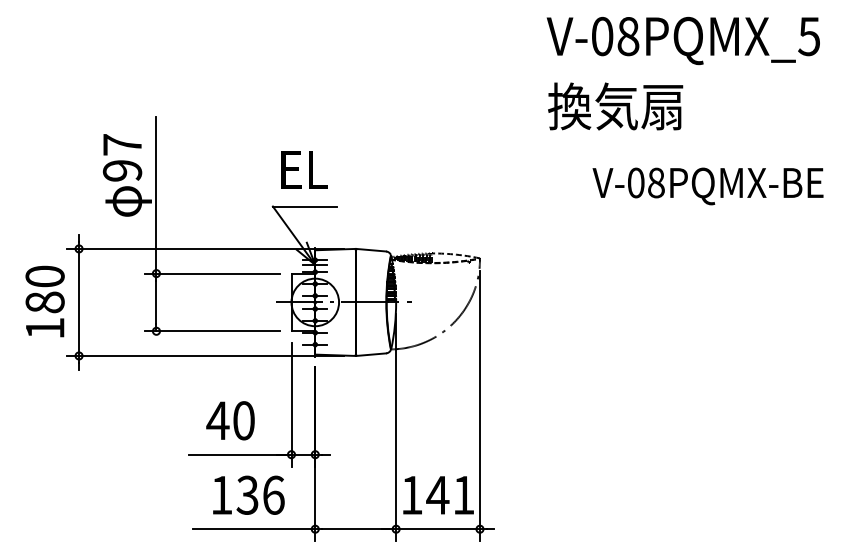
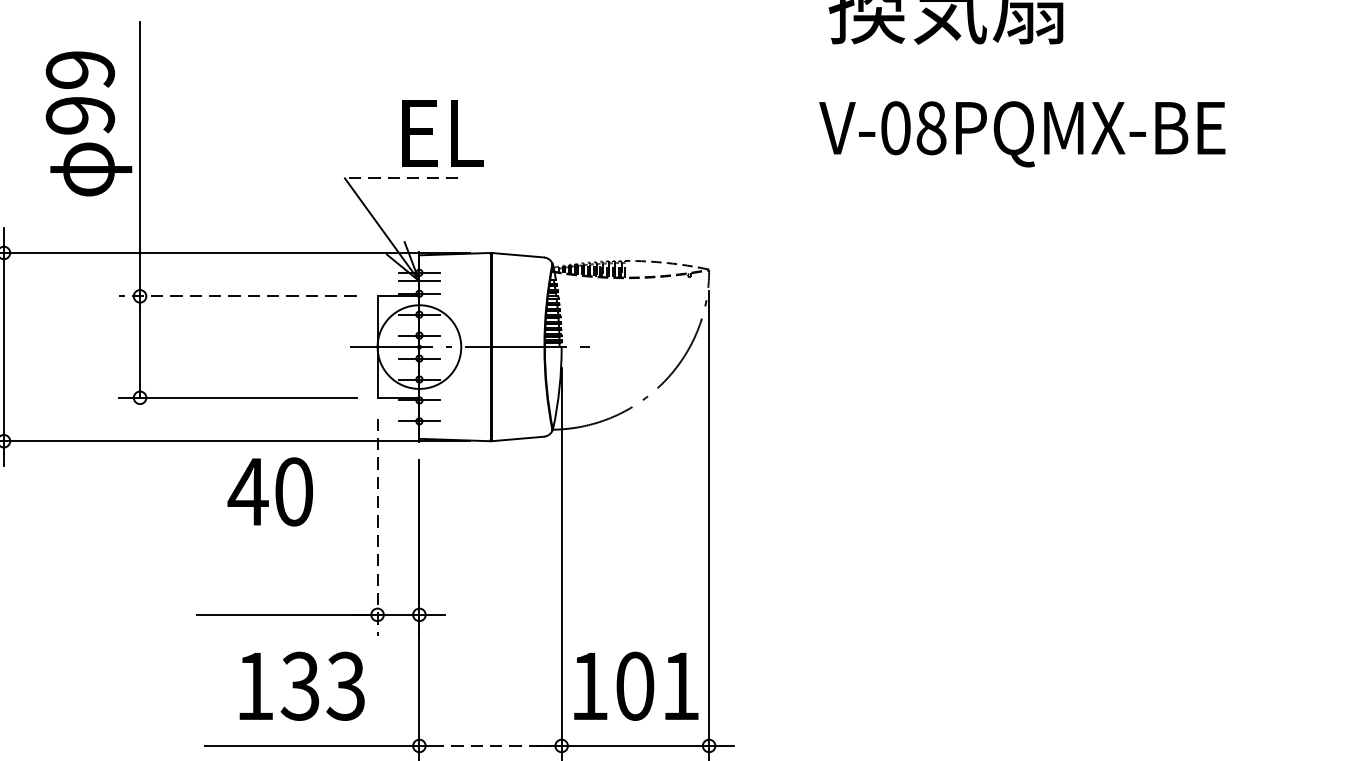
text: (122, 144) -> (80, 69), 97 -> 99
text: (304, 169) -> (442, 132), moved
text: (707, 186) -> (1021, 134), moved
line: (304, 206) -> (400, 178), solid -> dashed
line: (212, 273) -> (238, 296), solid -> dashed
line: (291, 404) -> (377, 526), solid -> dashed
text: (230, 420) -> (270, 491), moved
text: (273, 494) -> (345, 684), 136 -> 133
text: (437, 494) -> (634, 684), 141 -> 101
line: (356, 529) -> (491, 746), solid -> dashed

